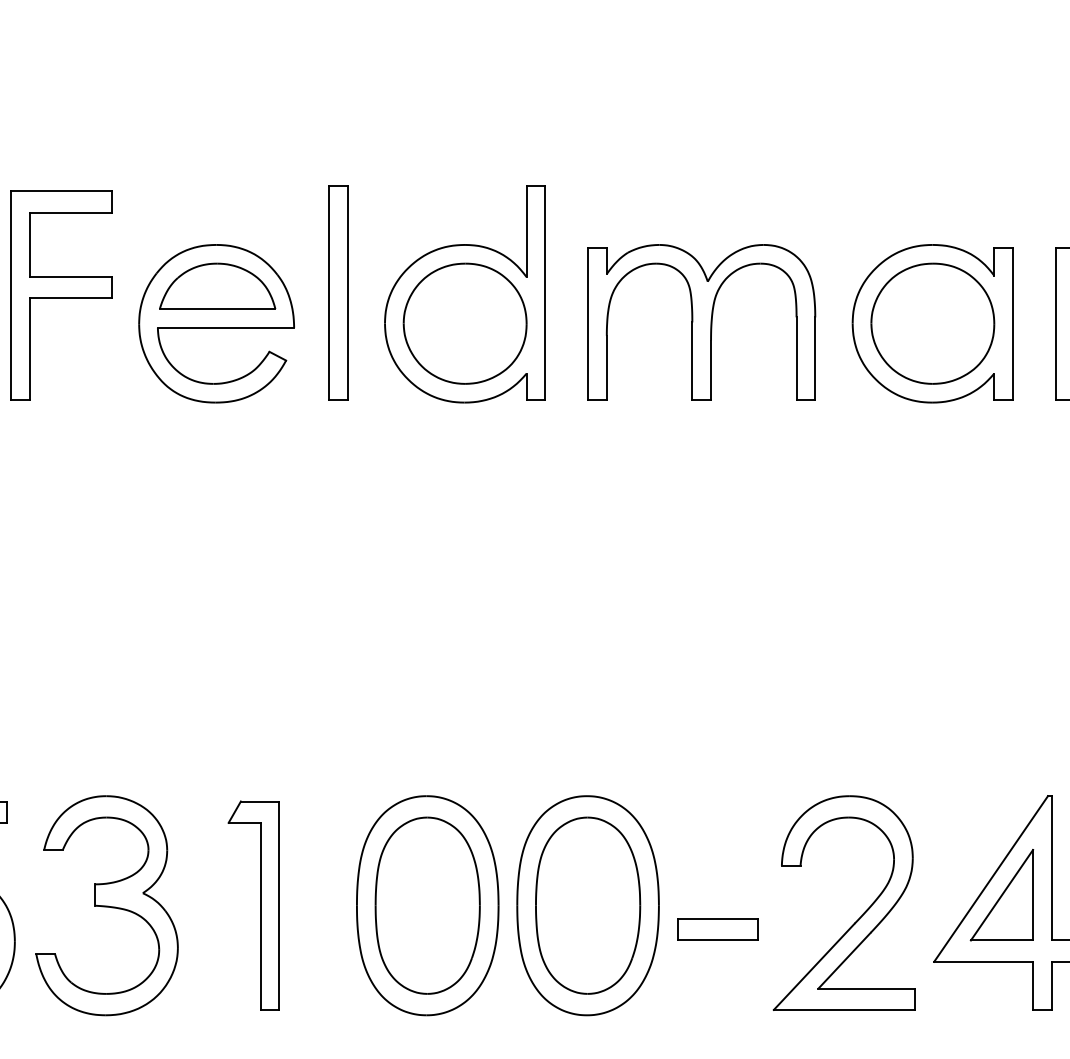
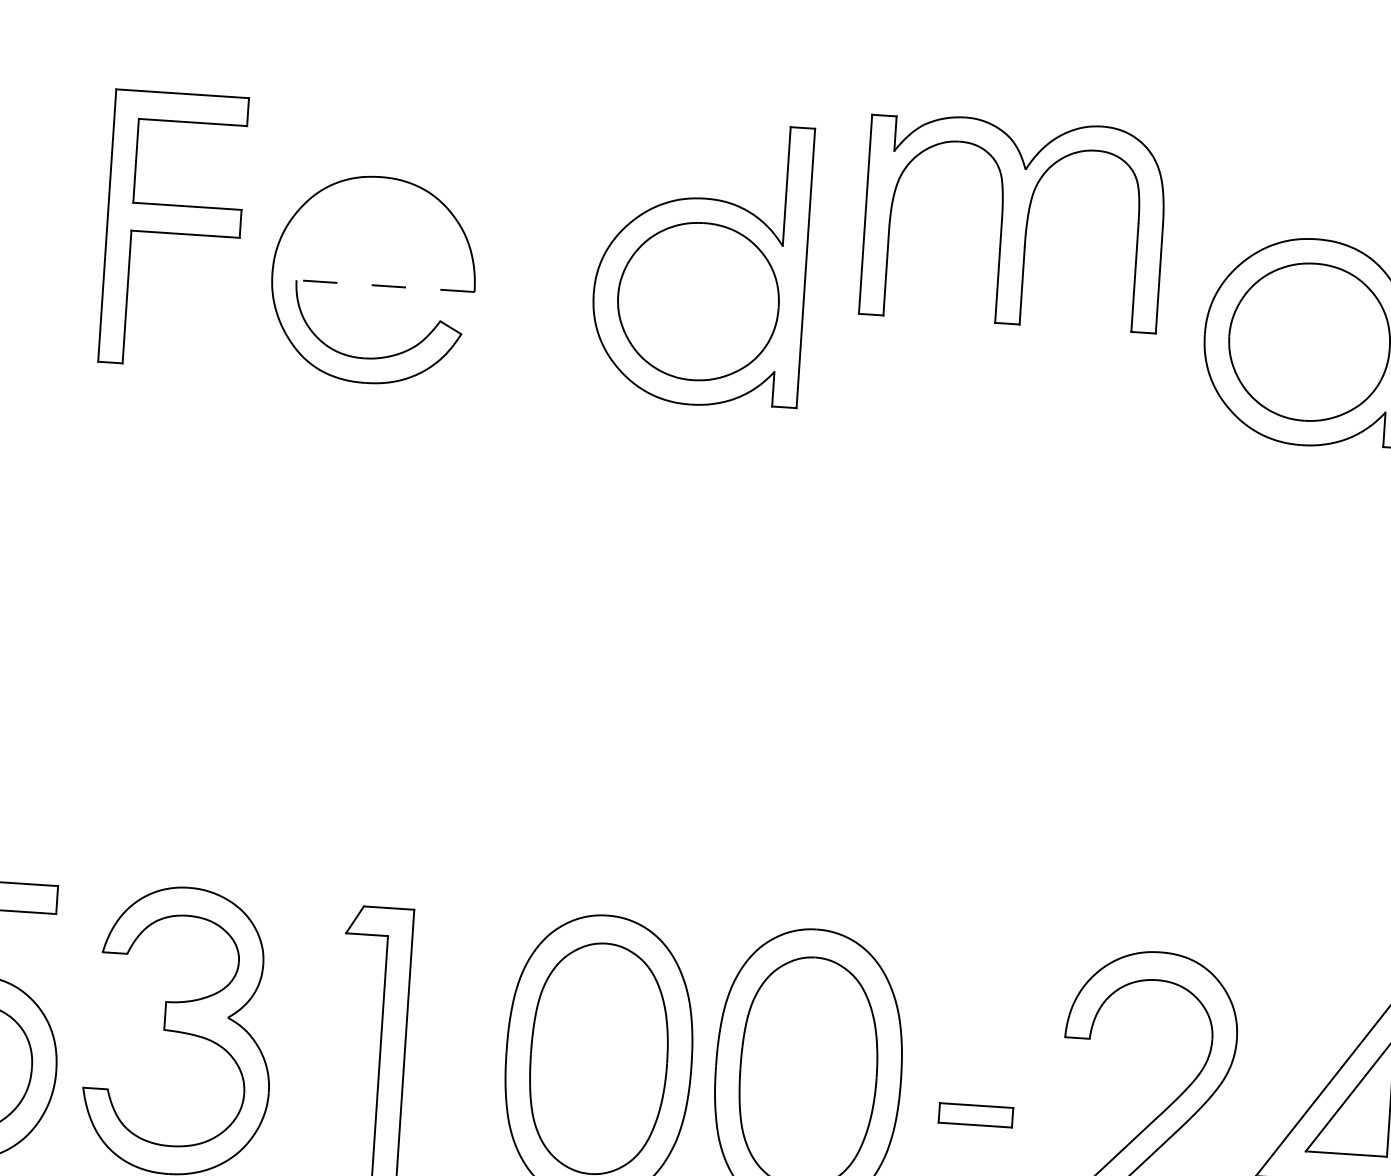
part: (217, 285) -> (378, 230), removed
part: (338, 292) -> (535, 249), removed
part: (701, 322) -> (1013, 222), moved
line: (225, 327) -> (384, 285), solid -> dashed
part: (717, 929) -> (975, 1115), size x0.7

